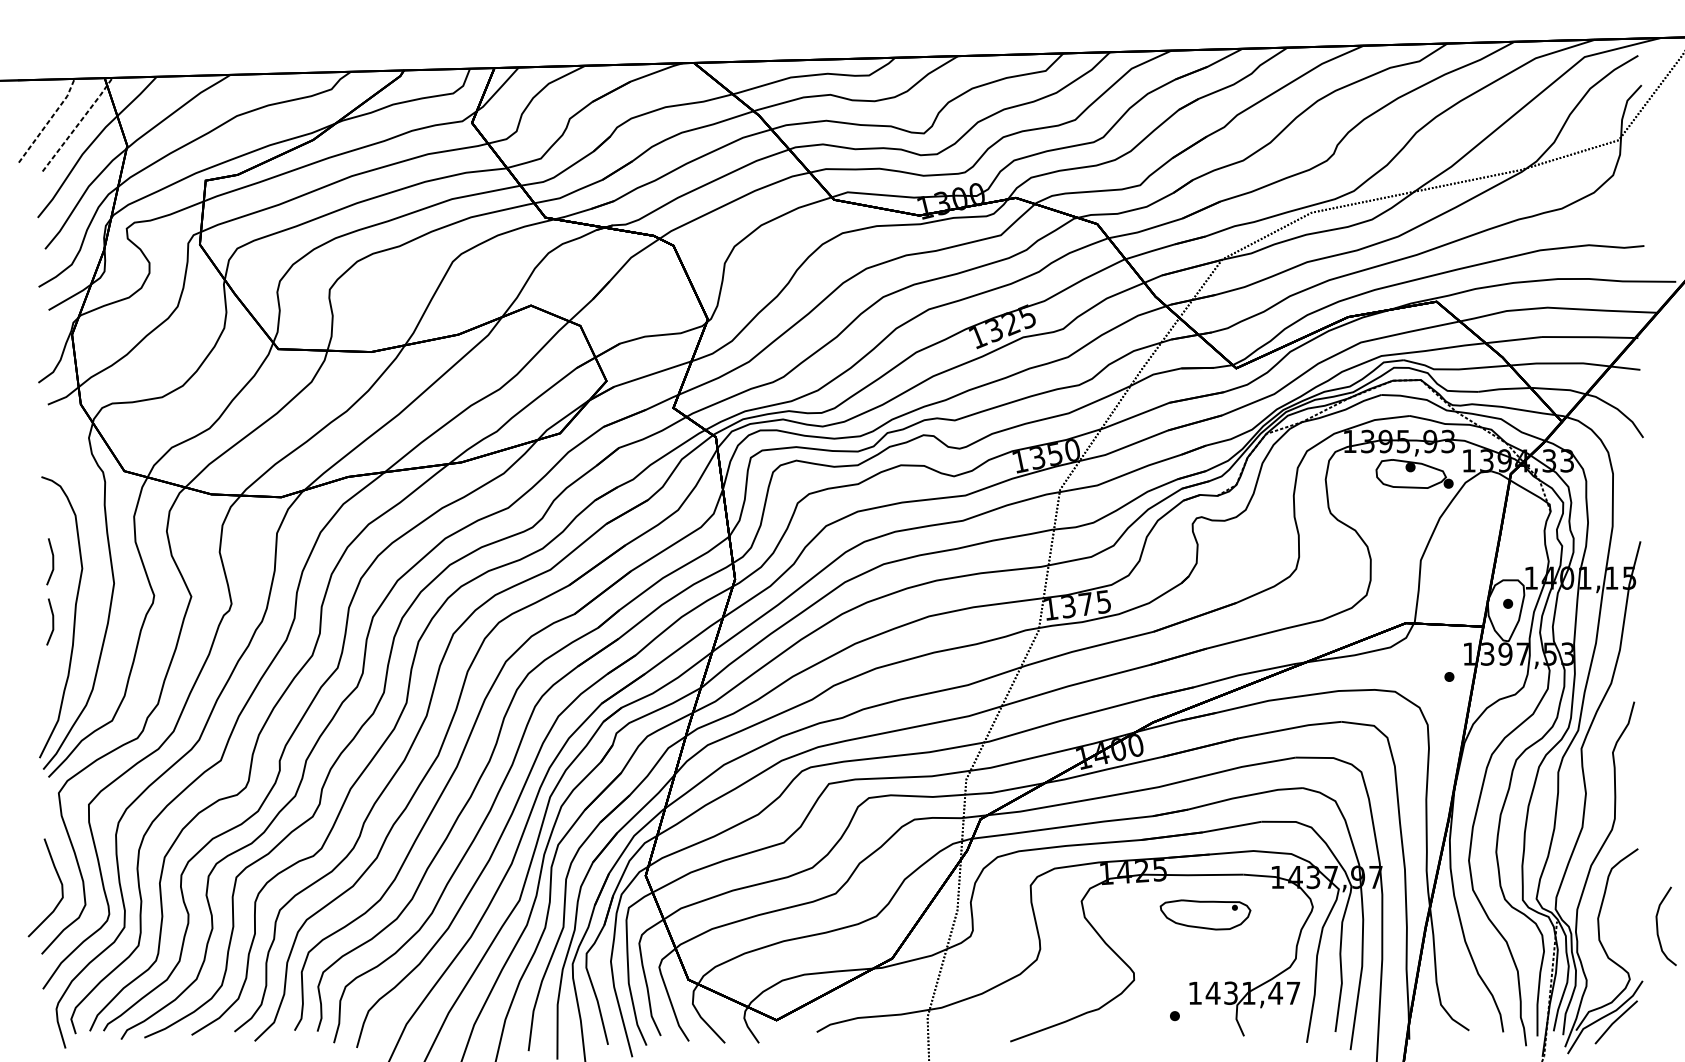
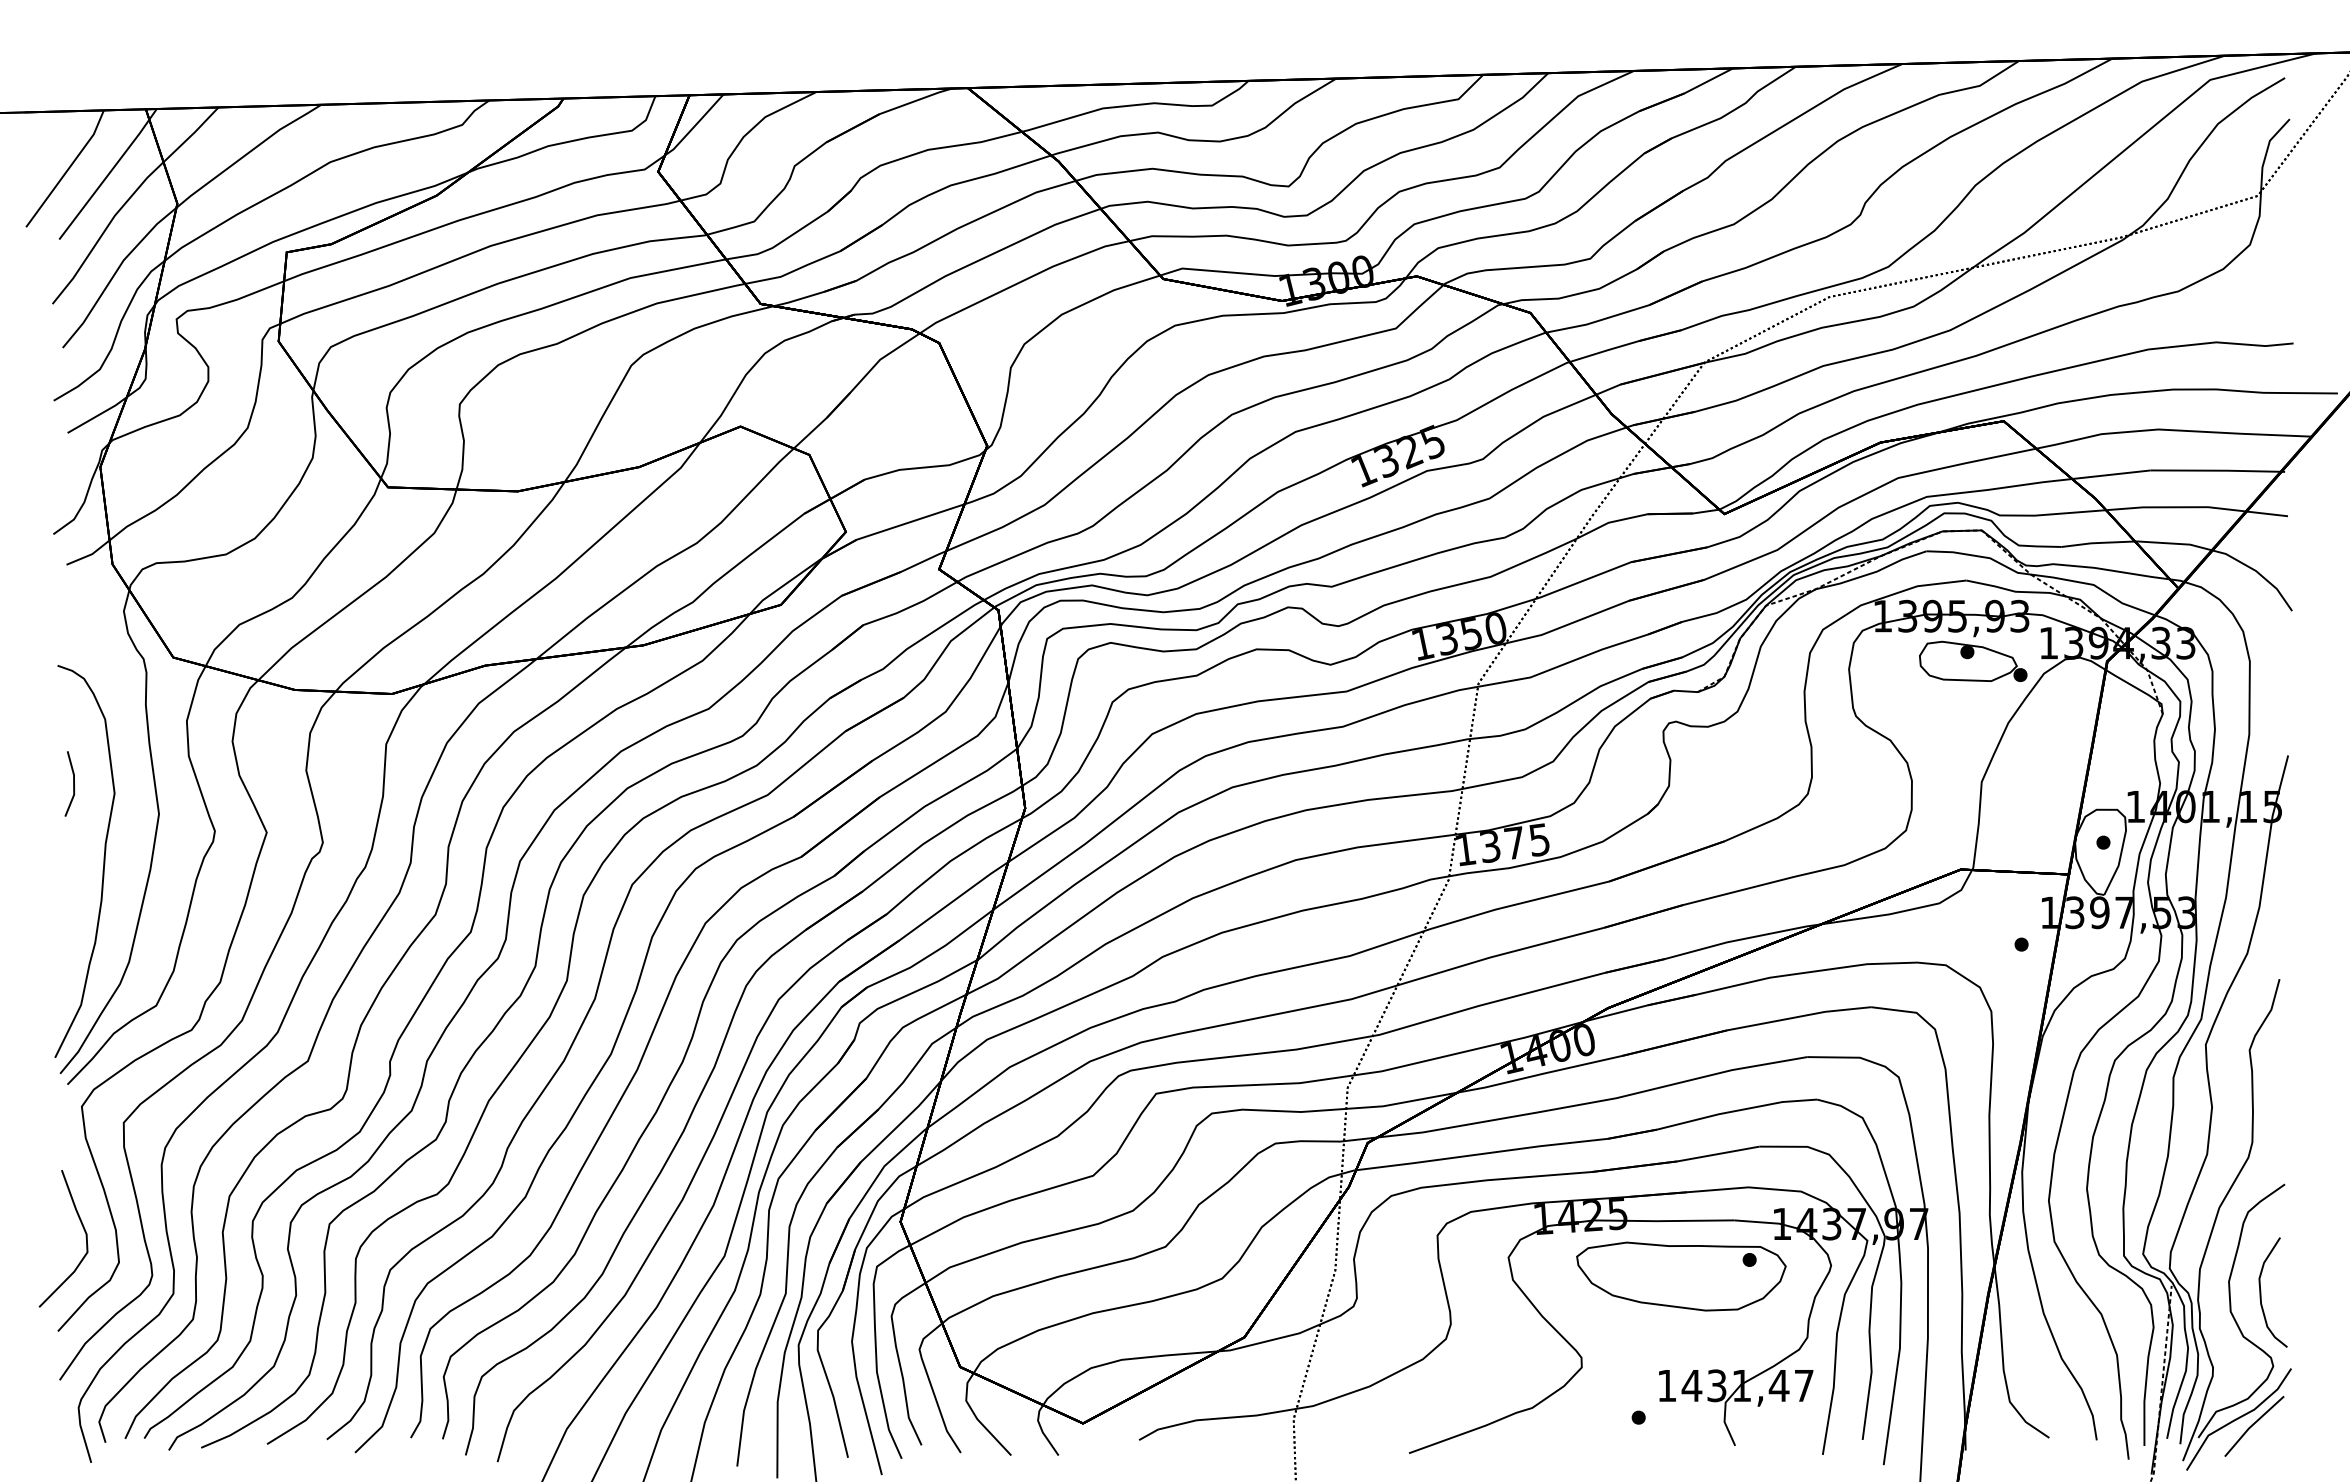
line: (49, 121) -> (68, 169), dashed -> solid
line: (78, 124) -> (109, 173), dashed -> solid
line: (52, 621) -> (73, 867), removed
part: (1205, 914) -> (1681, 1276), size x1.67
curve: (1657, 926) -> (2261, 1292), moved

